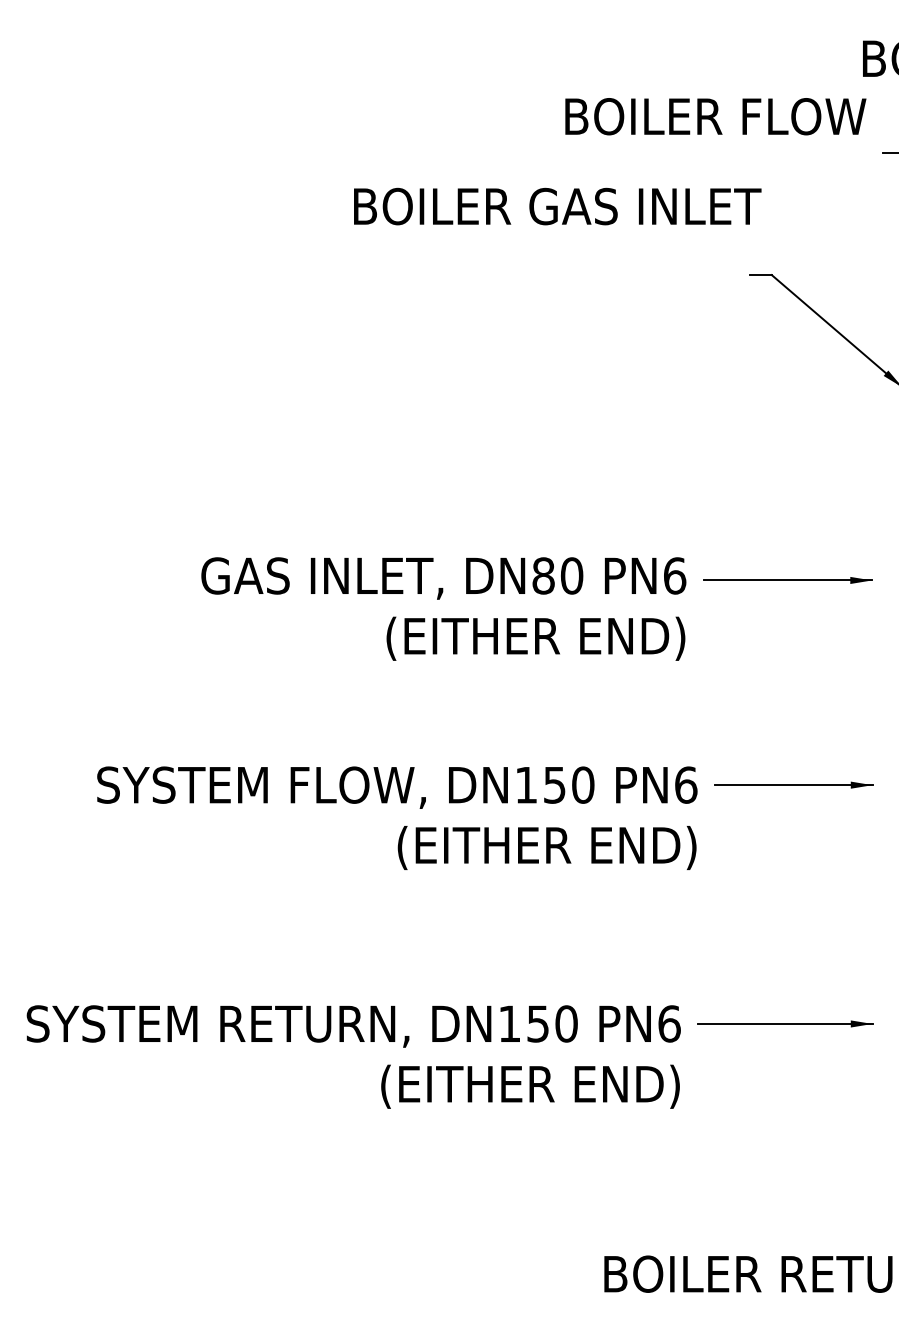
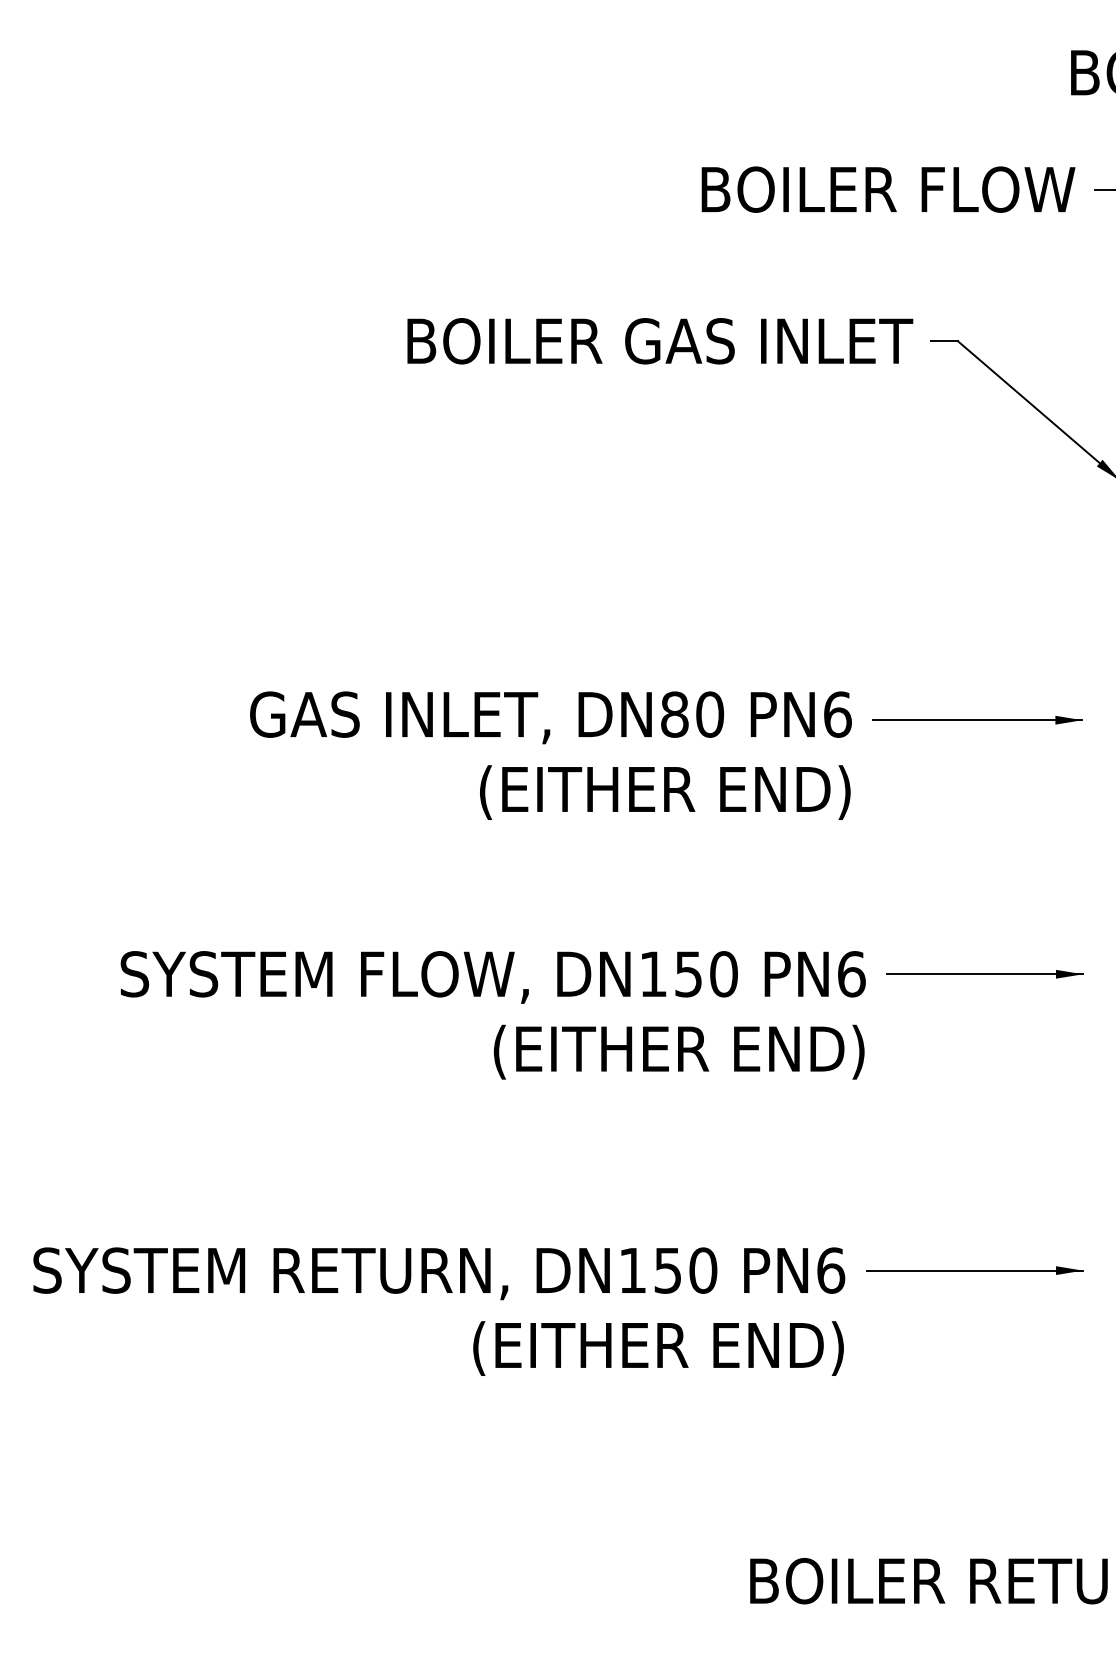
text: (715, 116) -> (888, 189), moved
text: (557, 206) -> (660, 341), moved

